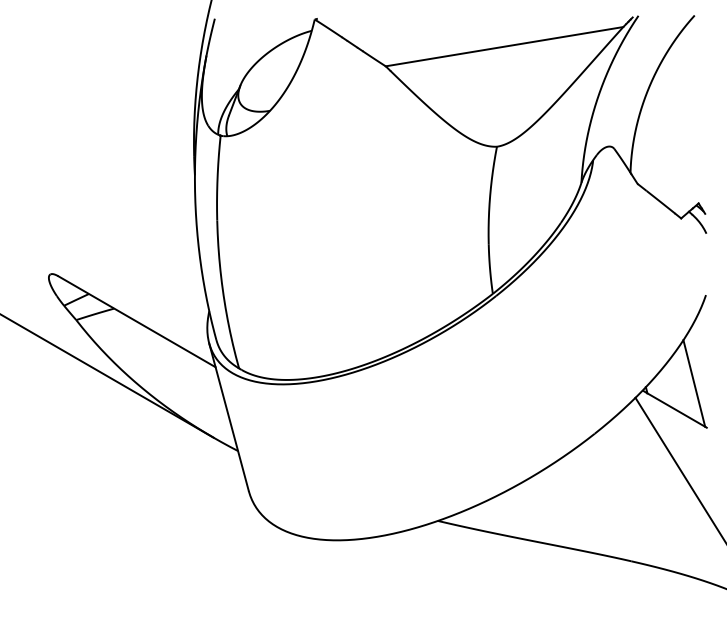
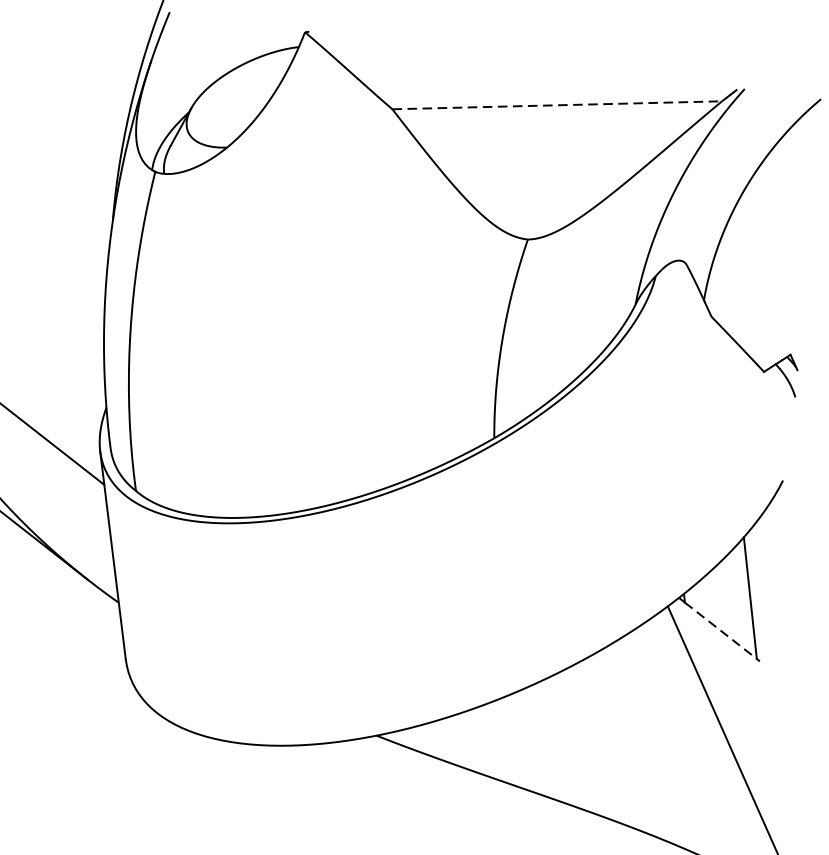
line: (505, 46) -> (558, 105), solid -> dashed
line: (676, 410) -> (721, 631), solid -> dashed

